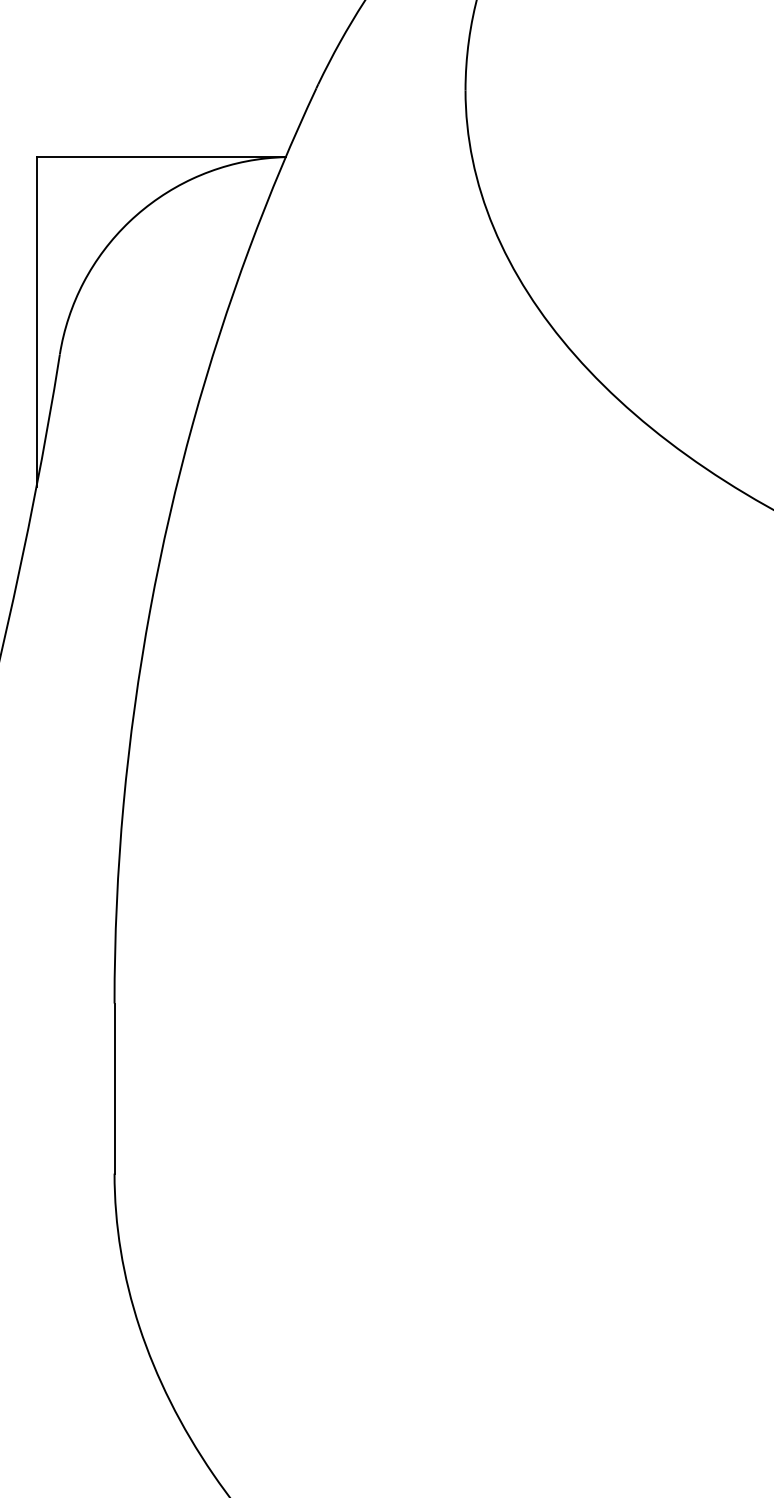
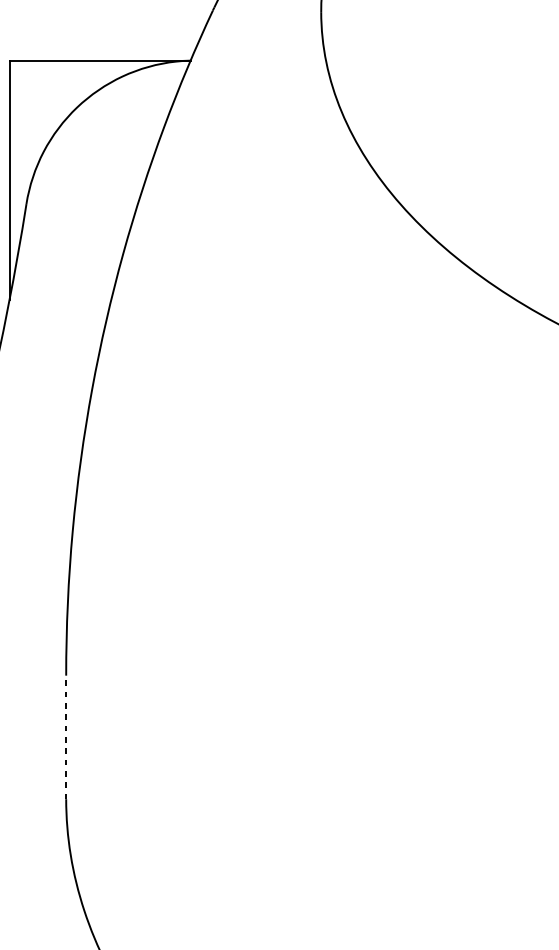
line: (114, 1088) -> (66, 737), solid -> dashed

